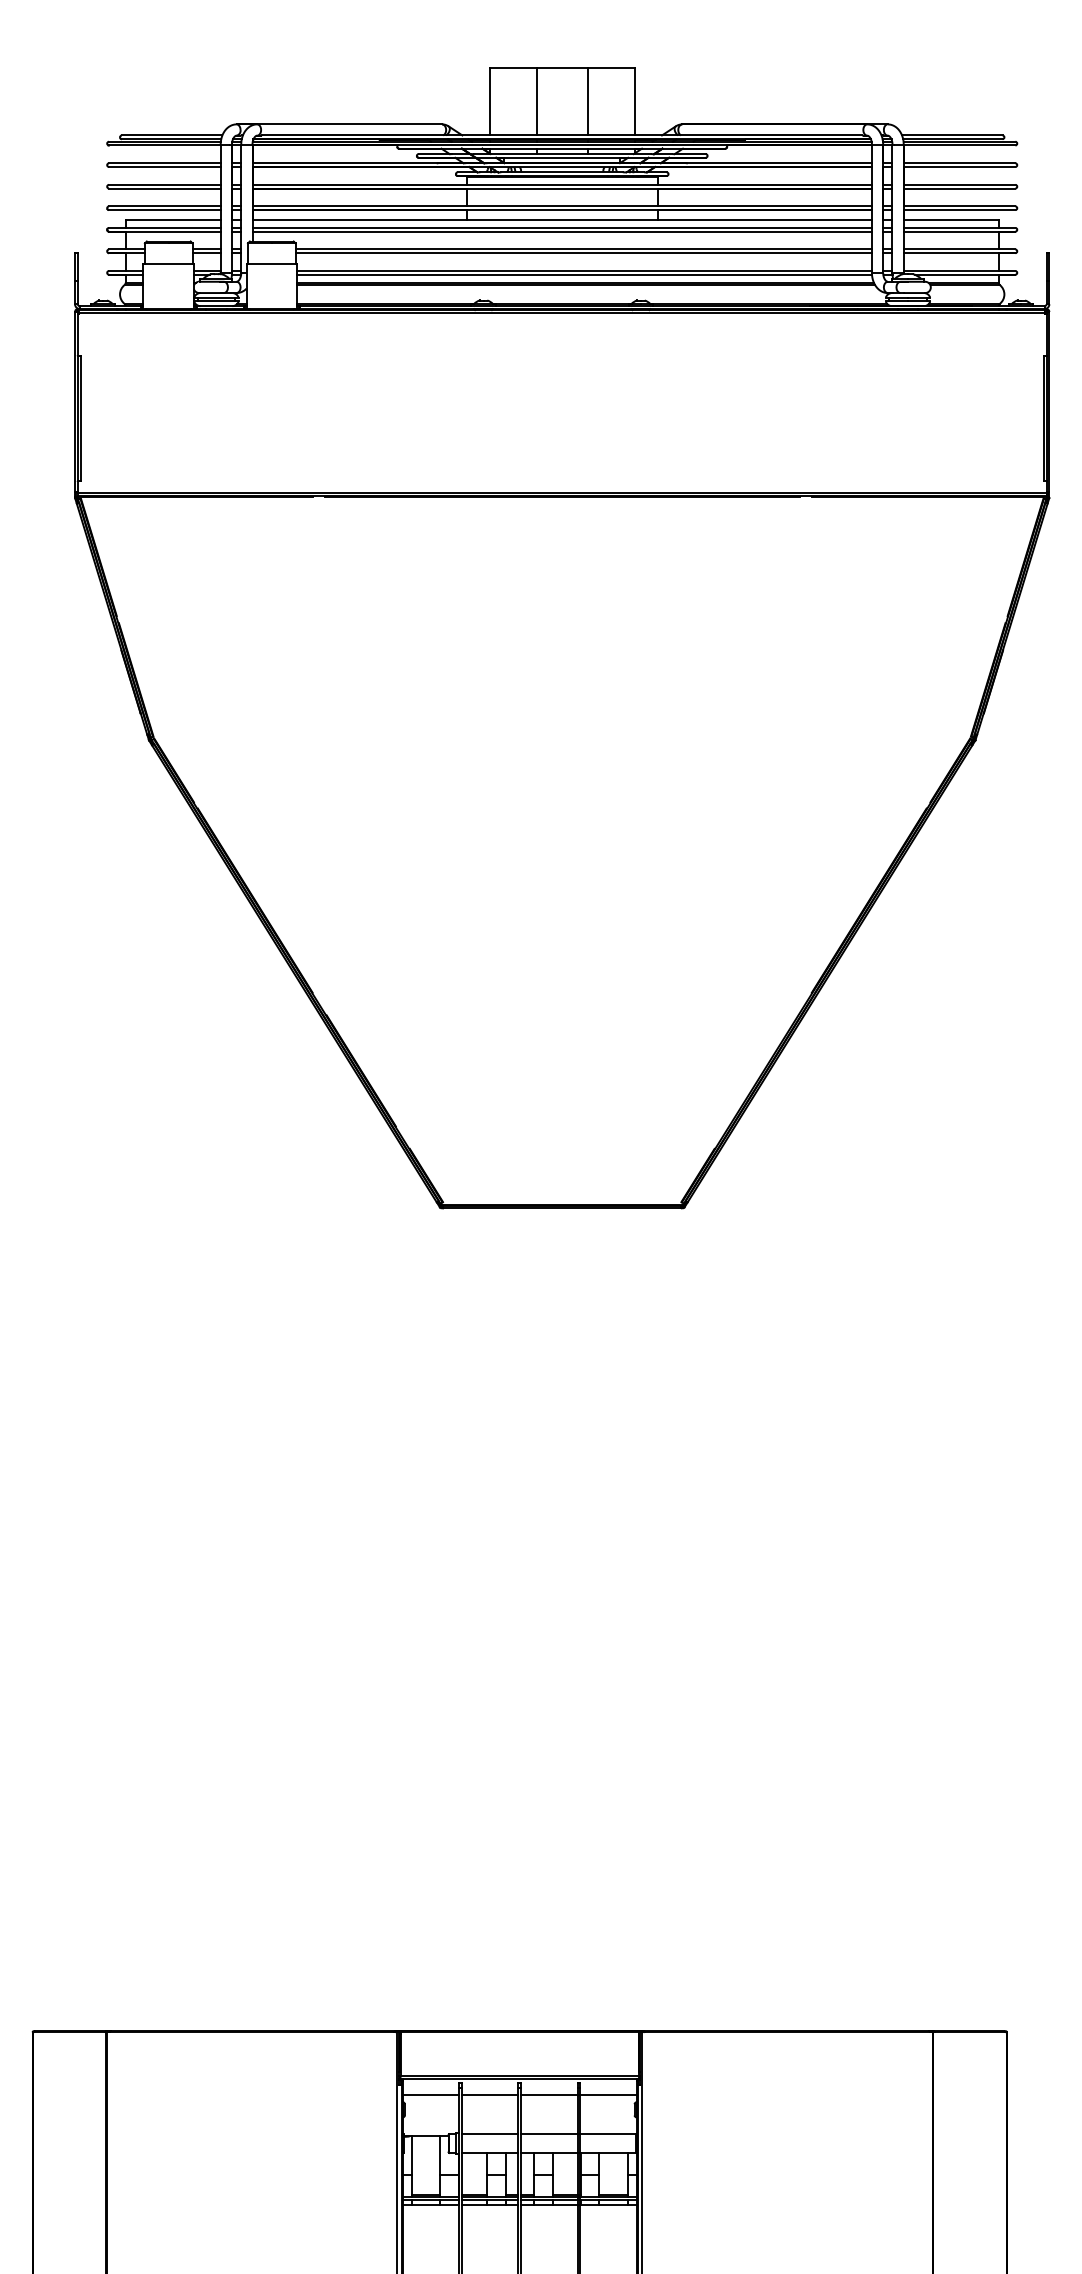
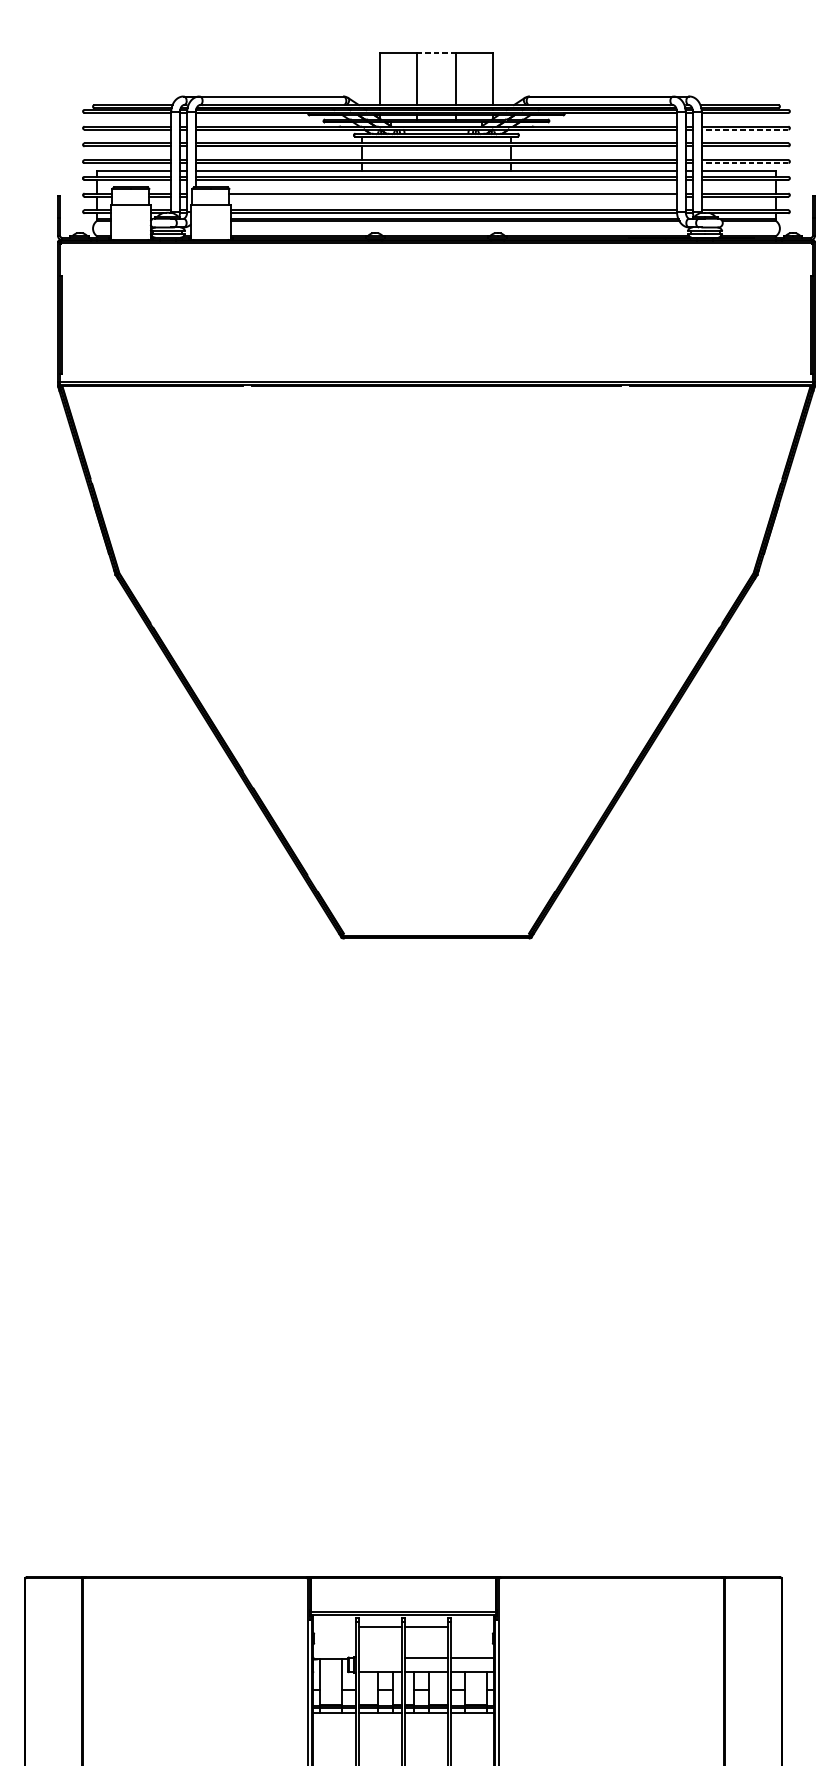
line: (561, 68) -> (435, 53), solid -> dashed
line: (959, 167) -> (745, 129), solid -> dashed
line: (959, 210) -> (745, 163), solid -> dashed
line: (583, 253) -> (453, 196), removed
line: (430, 2094) -> (334, 1626), removed
line: (608, 2094) -> (472, 1626), removed
line: (489, 2134) -> (379, 1657), removed

